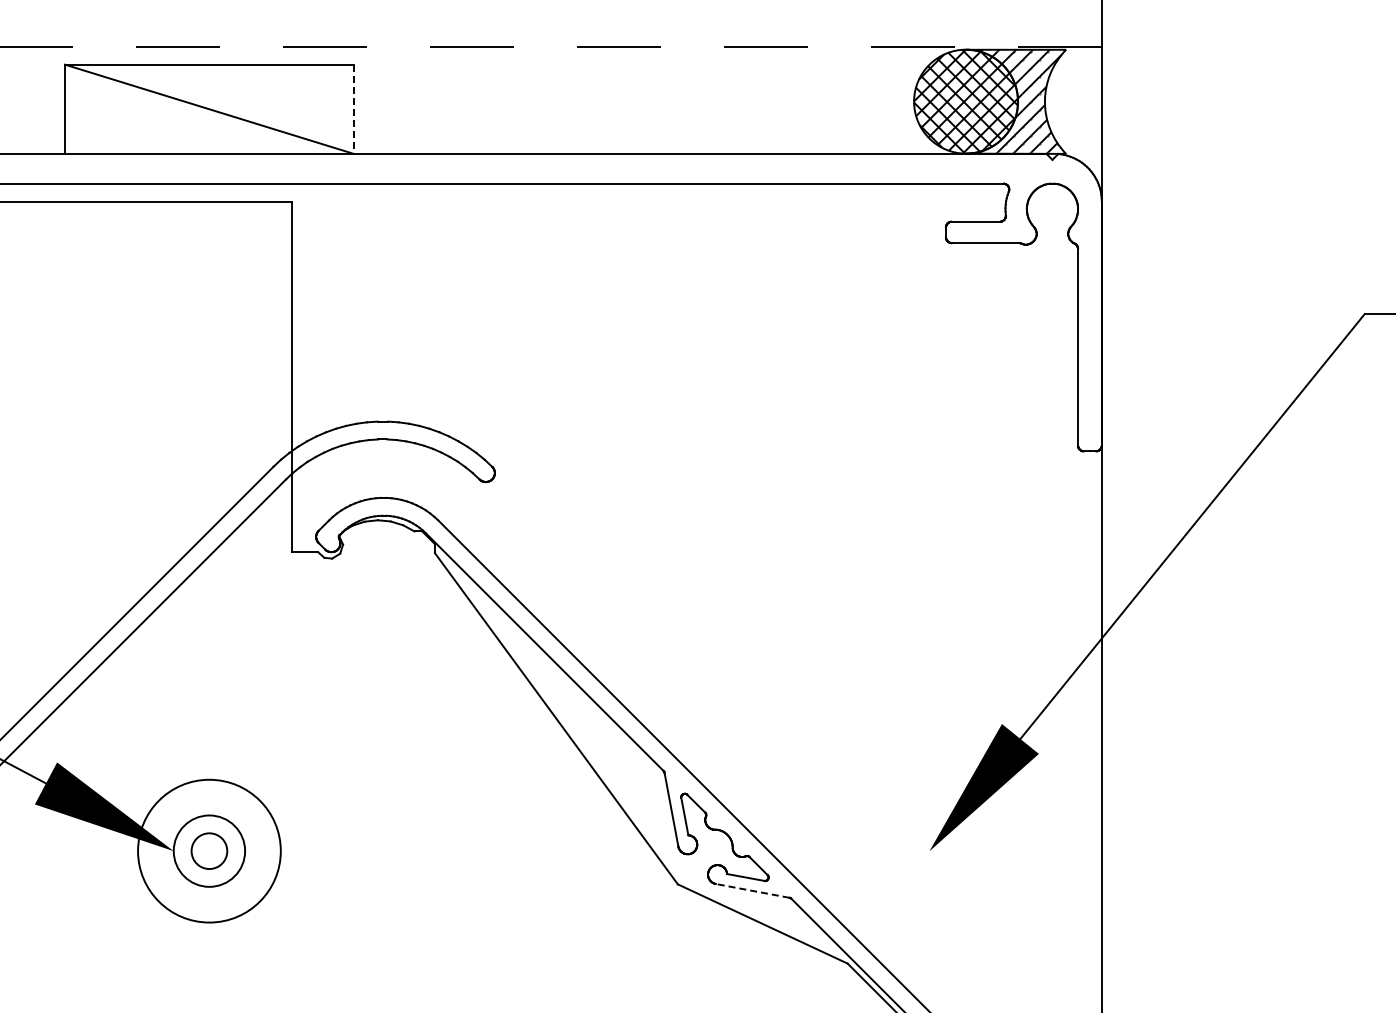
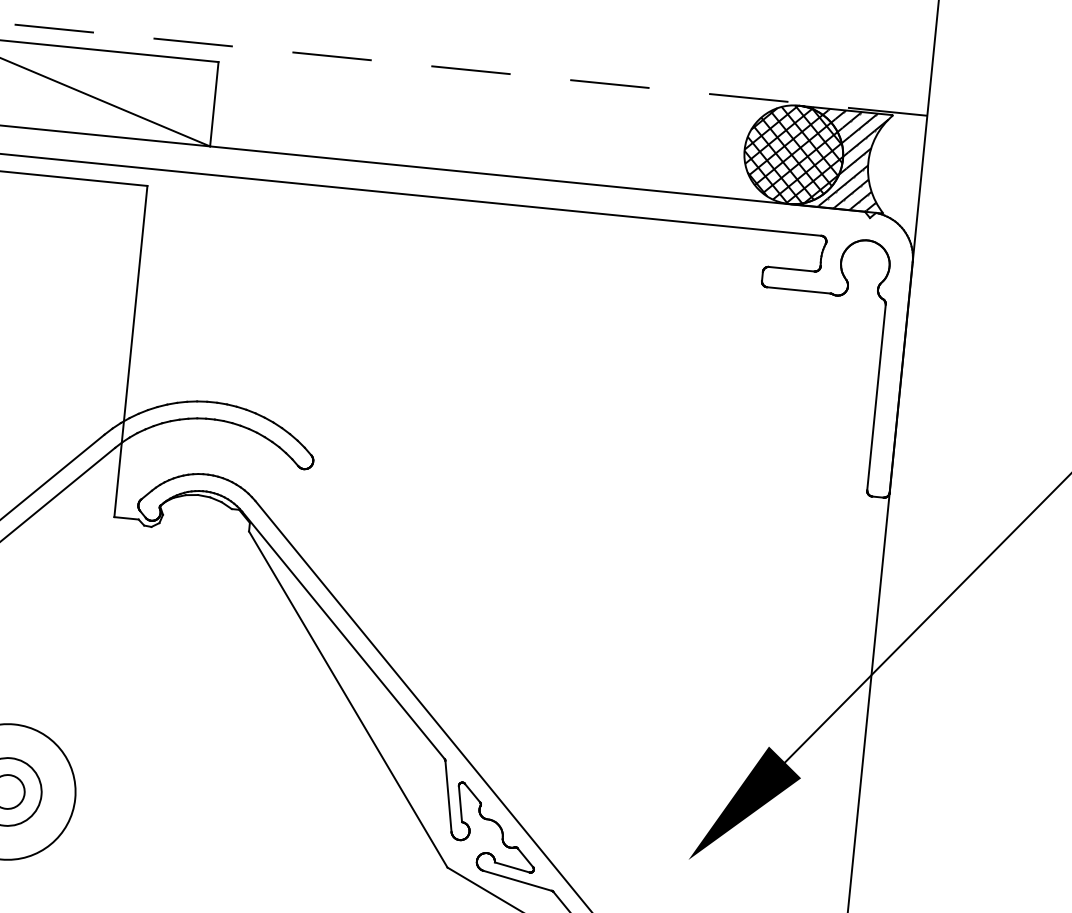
line: (353, 109) -> (213, 104), dashed -> solid
line: (752, 890) -> (517, 880), dashed -> solid

